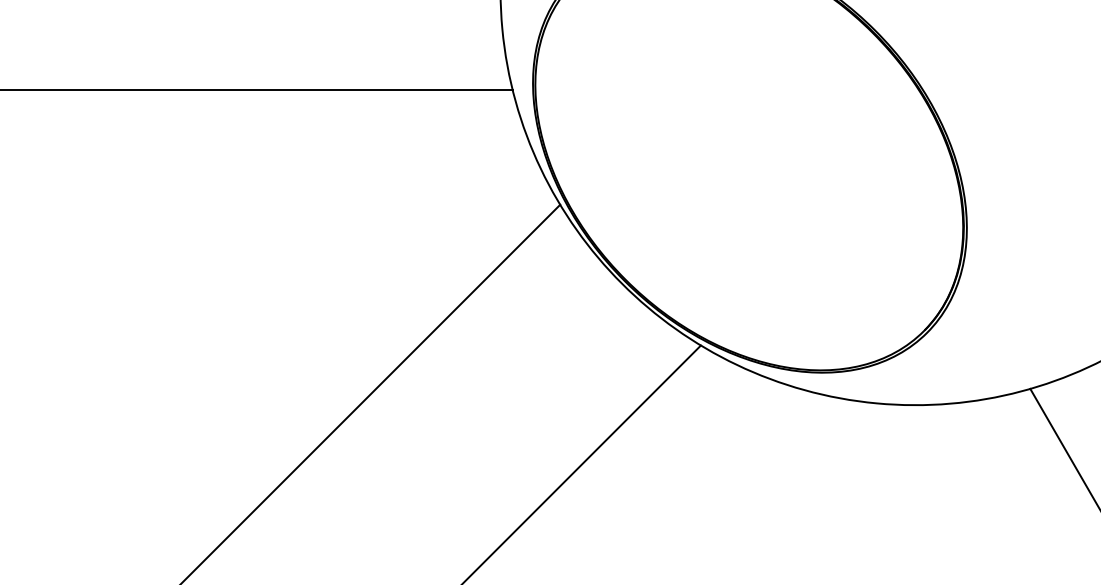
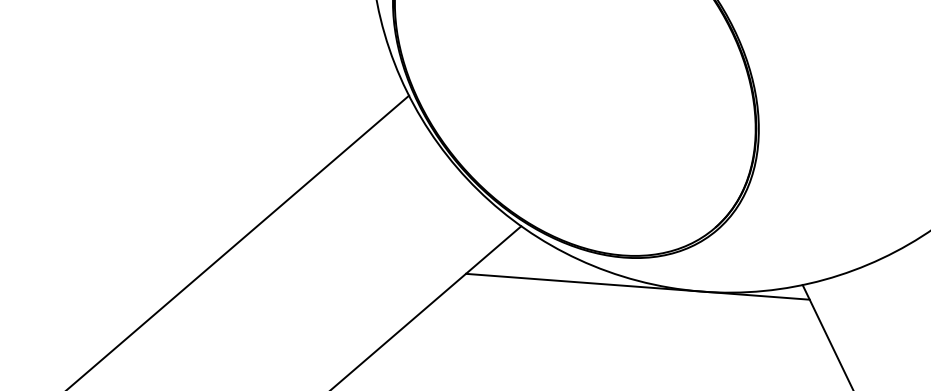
line: (840, 405) -> (637, 287), added

